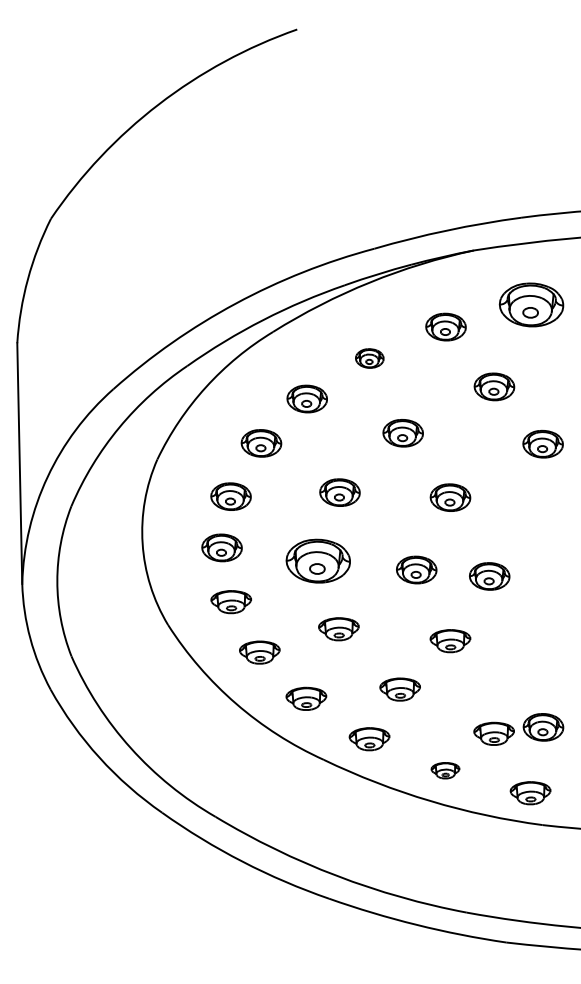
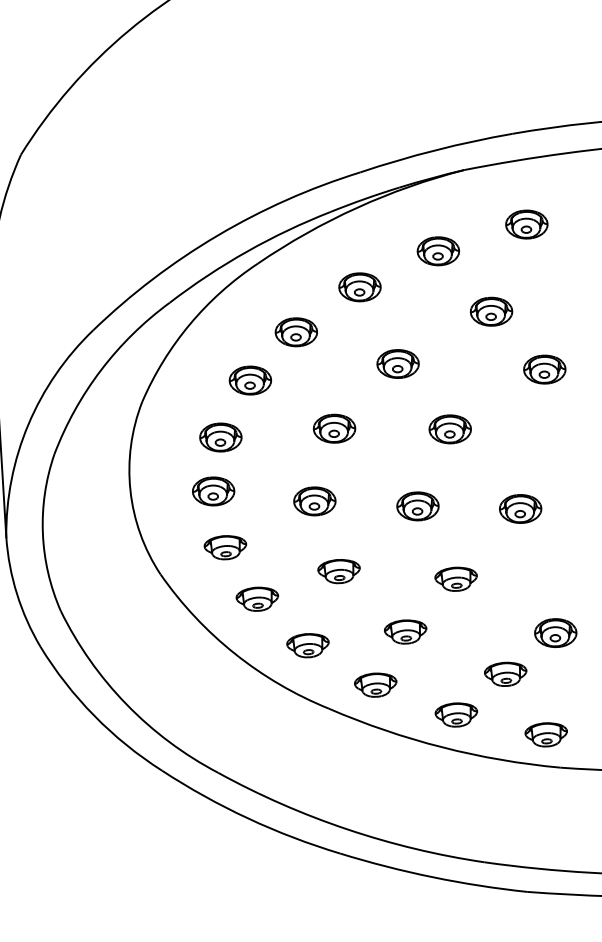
part: (531, 304) -> (526, 224), size x0.62
part: (369, 358) -> (359, 287), size x1.43
part: (318, 561) -> (314, 501), size x0.62
part: (489, 576) -> (520, 509), moved
part: (543, 727) -> (555, 633), moved
part: (445, 770) -> (456, 714), size x1.43

